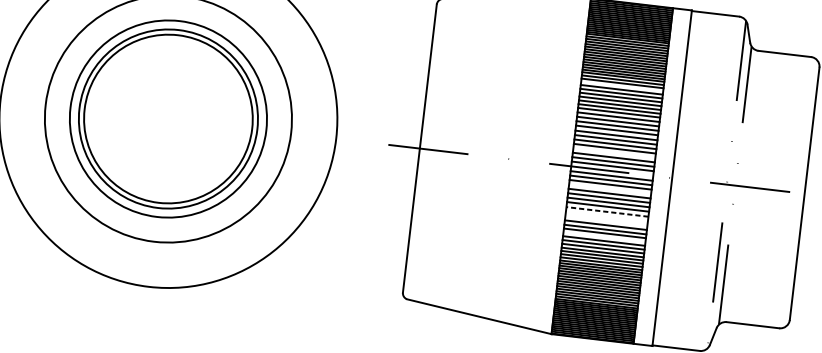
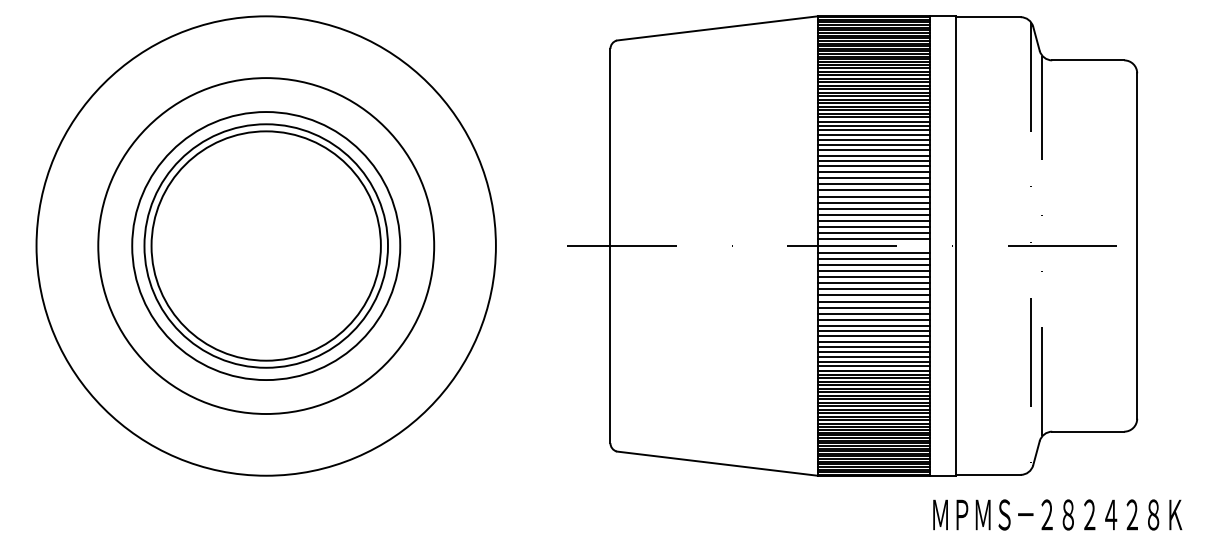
line: (621, 86) -> (873, 130), added
line: (614, 153) -> (873, 221), added
line: (609, 189) -> (873, 270), added
line: (607, 211) -> (873, 301), dashed -> solid
line: (606, 216) -> (873, 307), added
line: (606, 220) -> (873, 313), added
line: (604, 237) -> (873, 336), added

